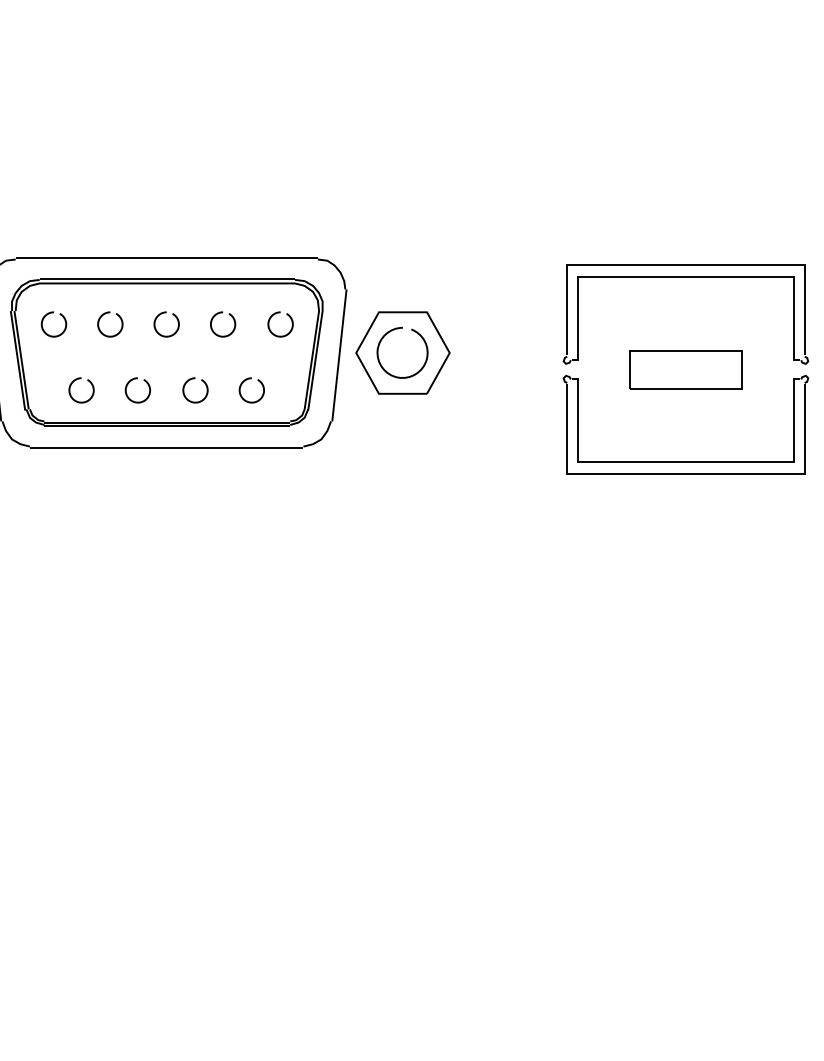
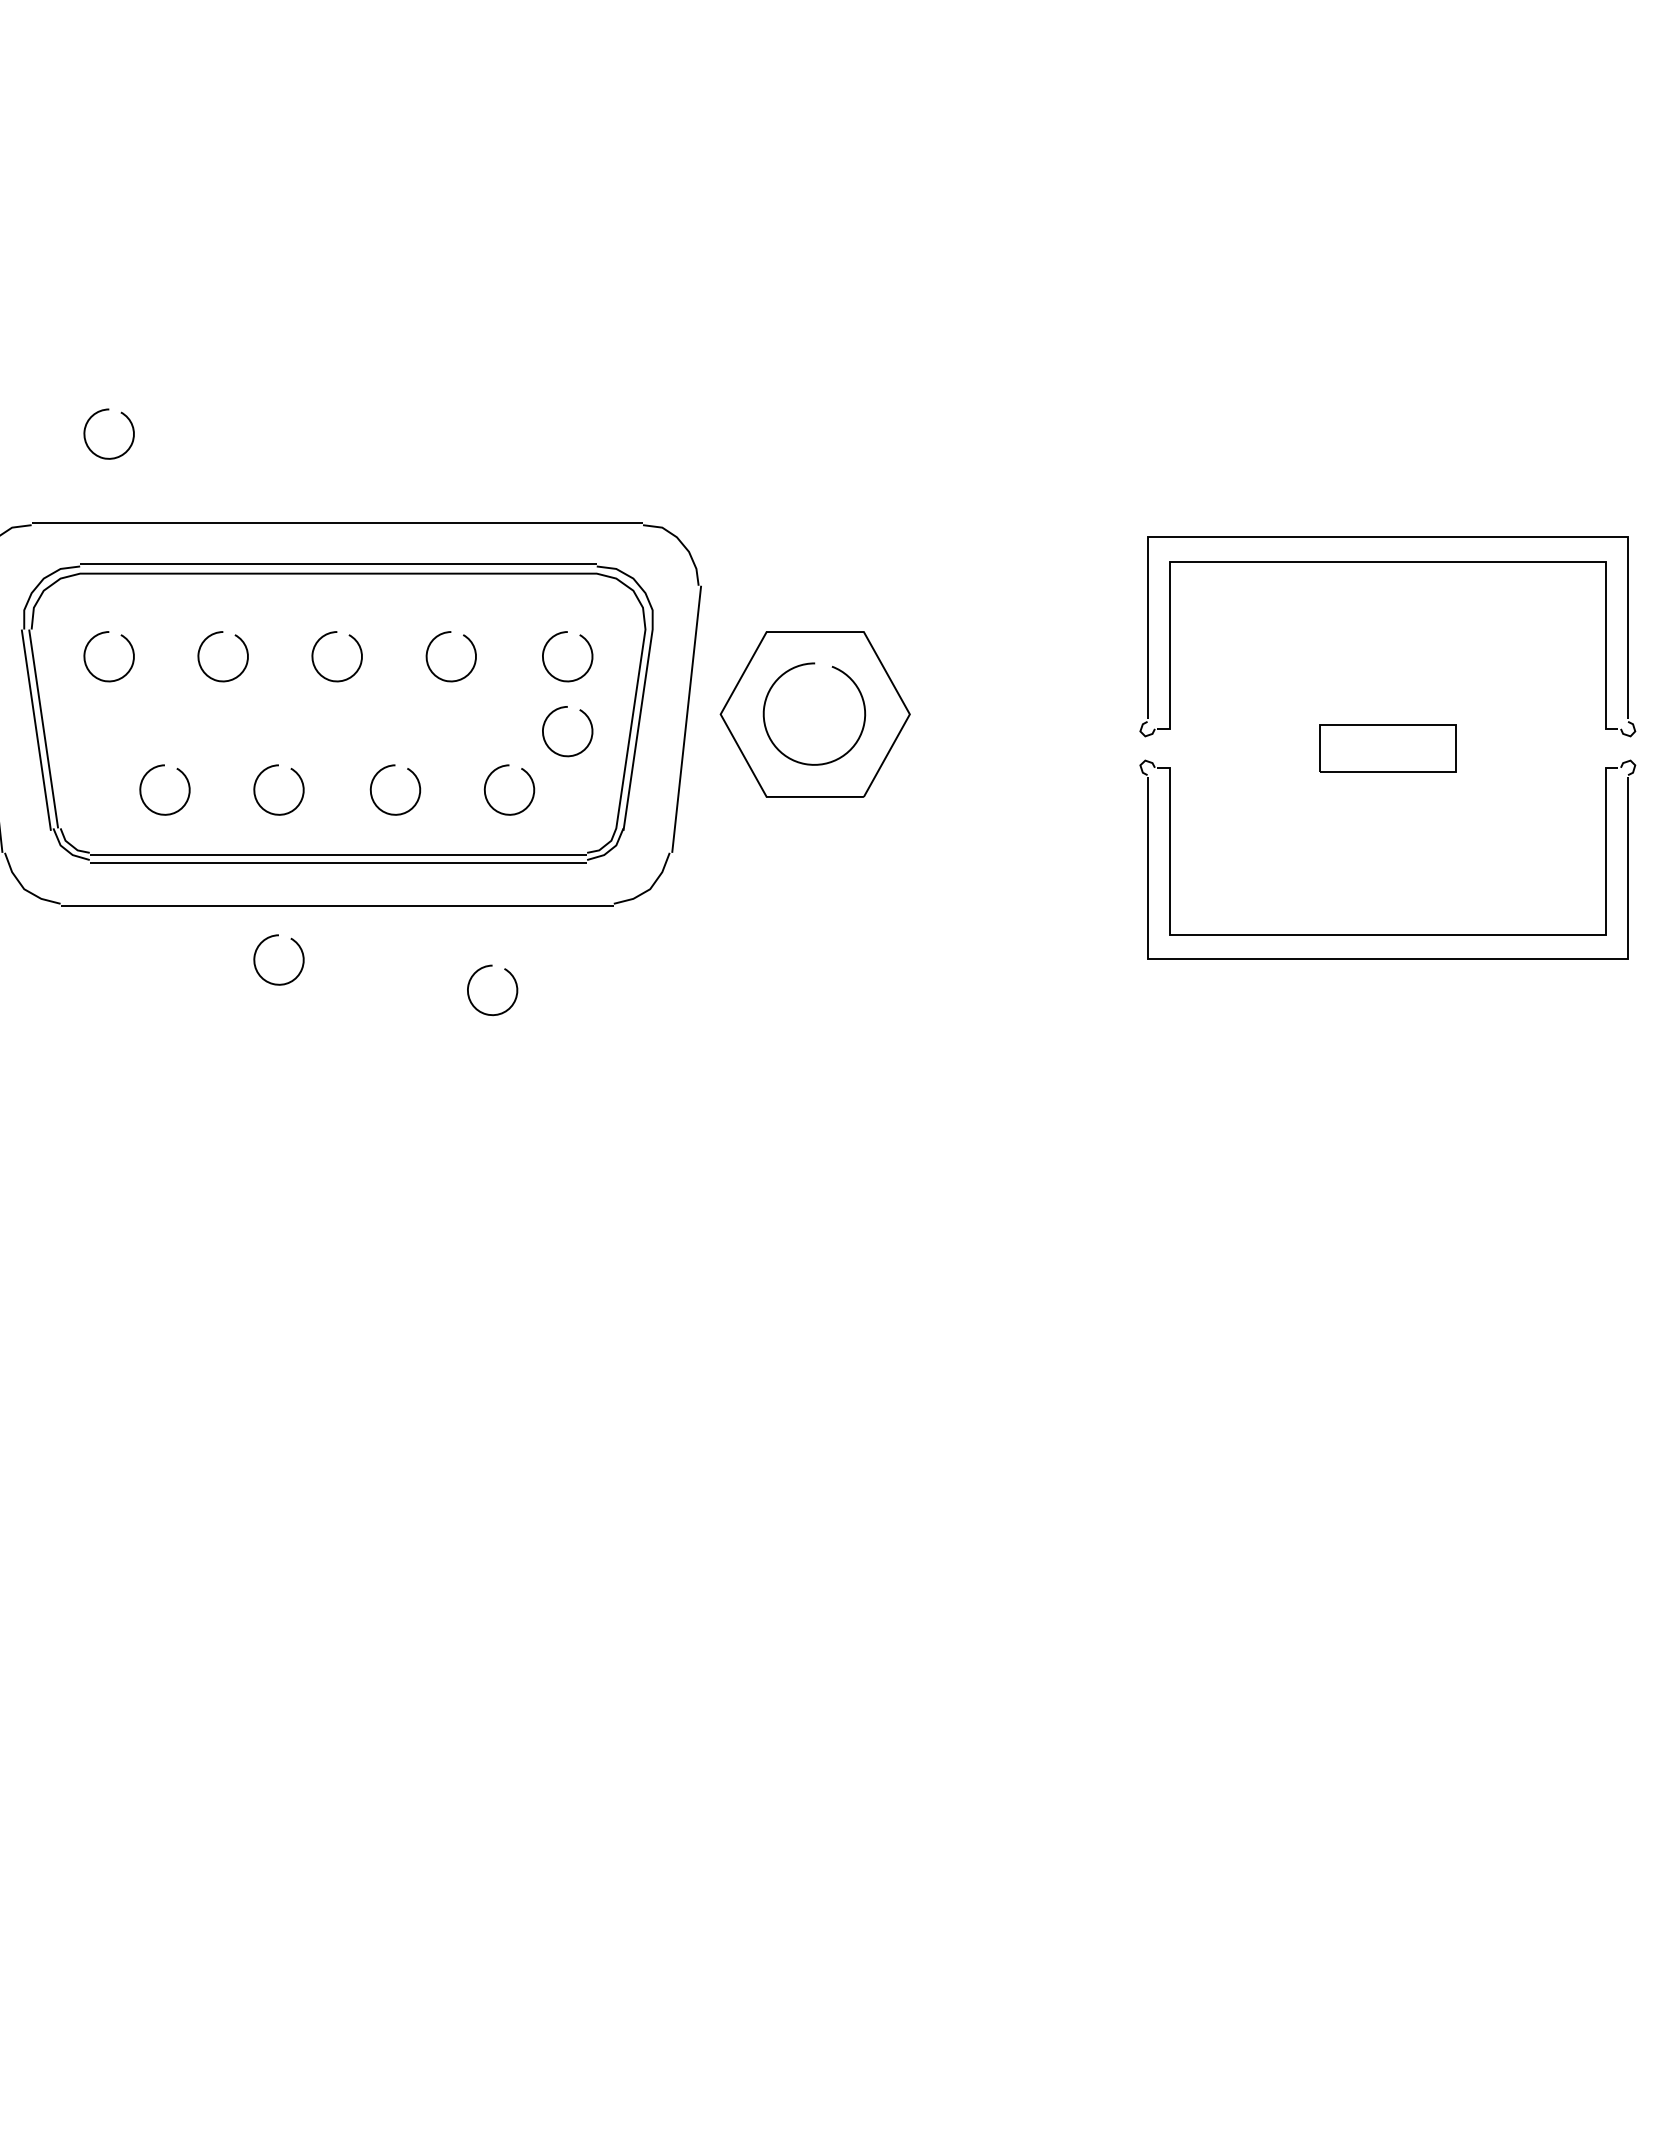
curve: (43, 211) -> (87, 428), added
curve: (270, 357) -> (547, 723), added
part: (685, 369) -> (1386, 747), size x0.6
curve: (127, 477) -> (257, 966), added
curve: (234, 495) -> (474, 1002), added

